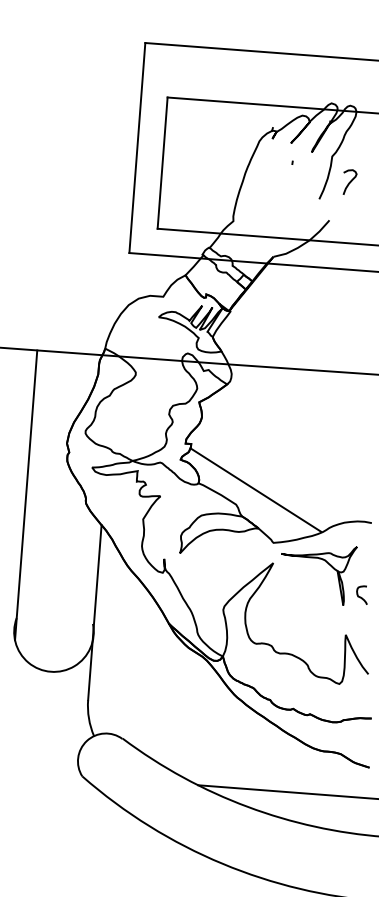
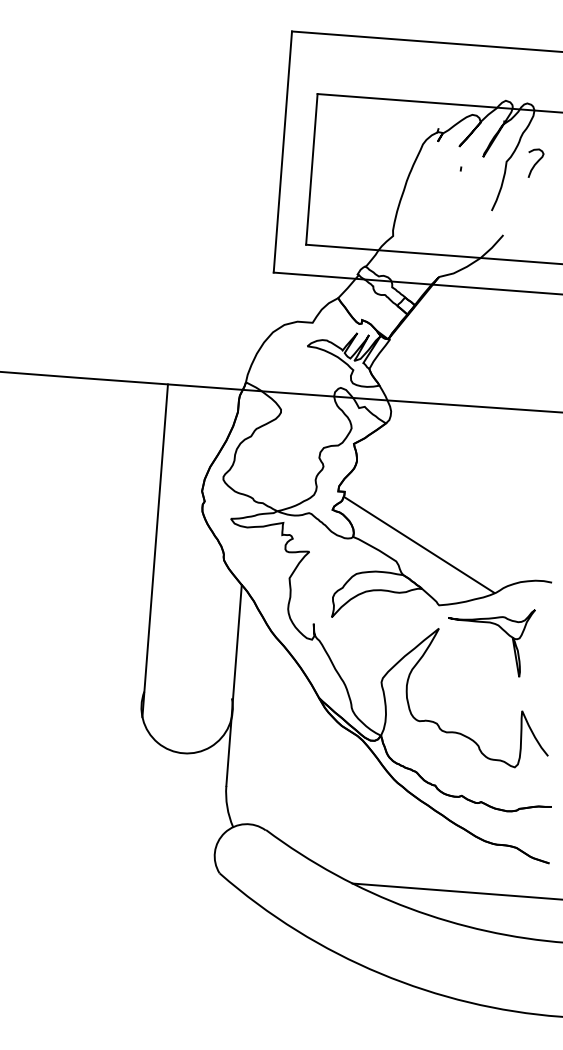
curve: (349, 181) -> (535, 162), moved
curve: (361, 597) -> (540, 667), removed

